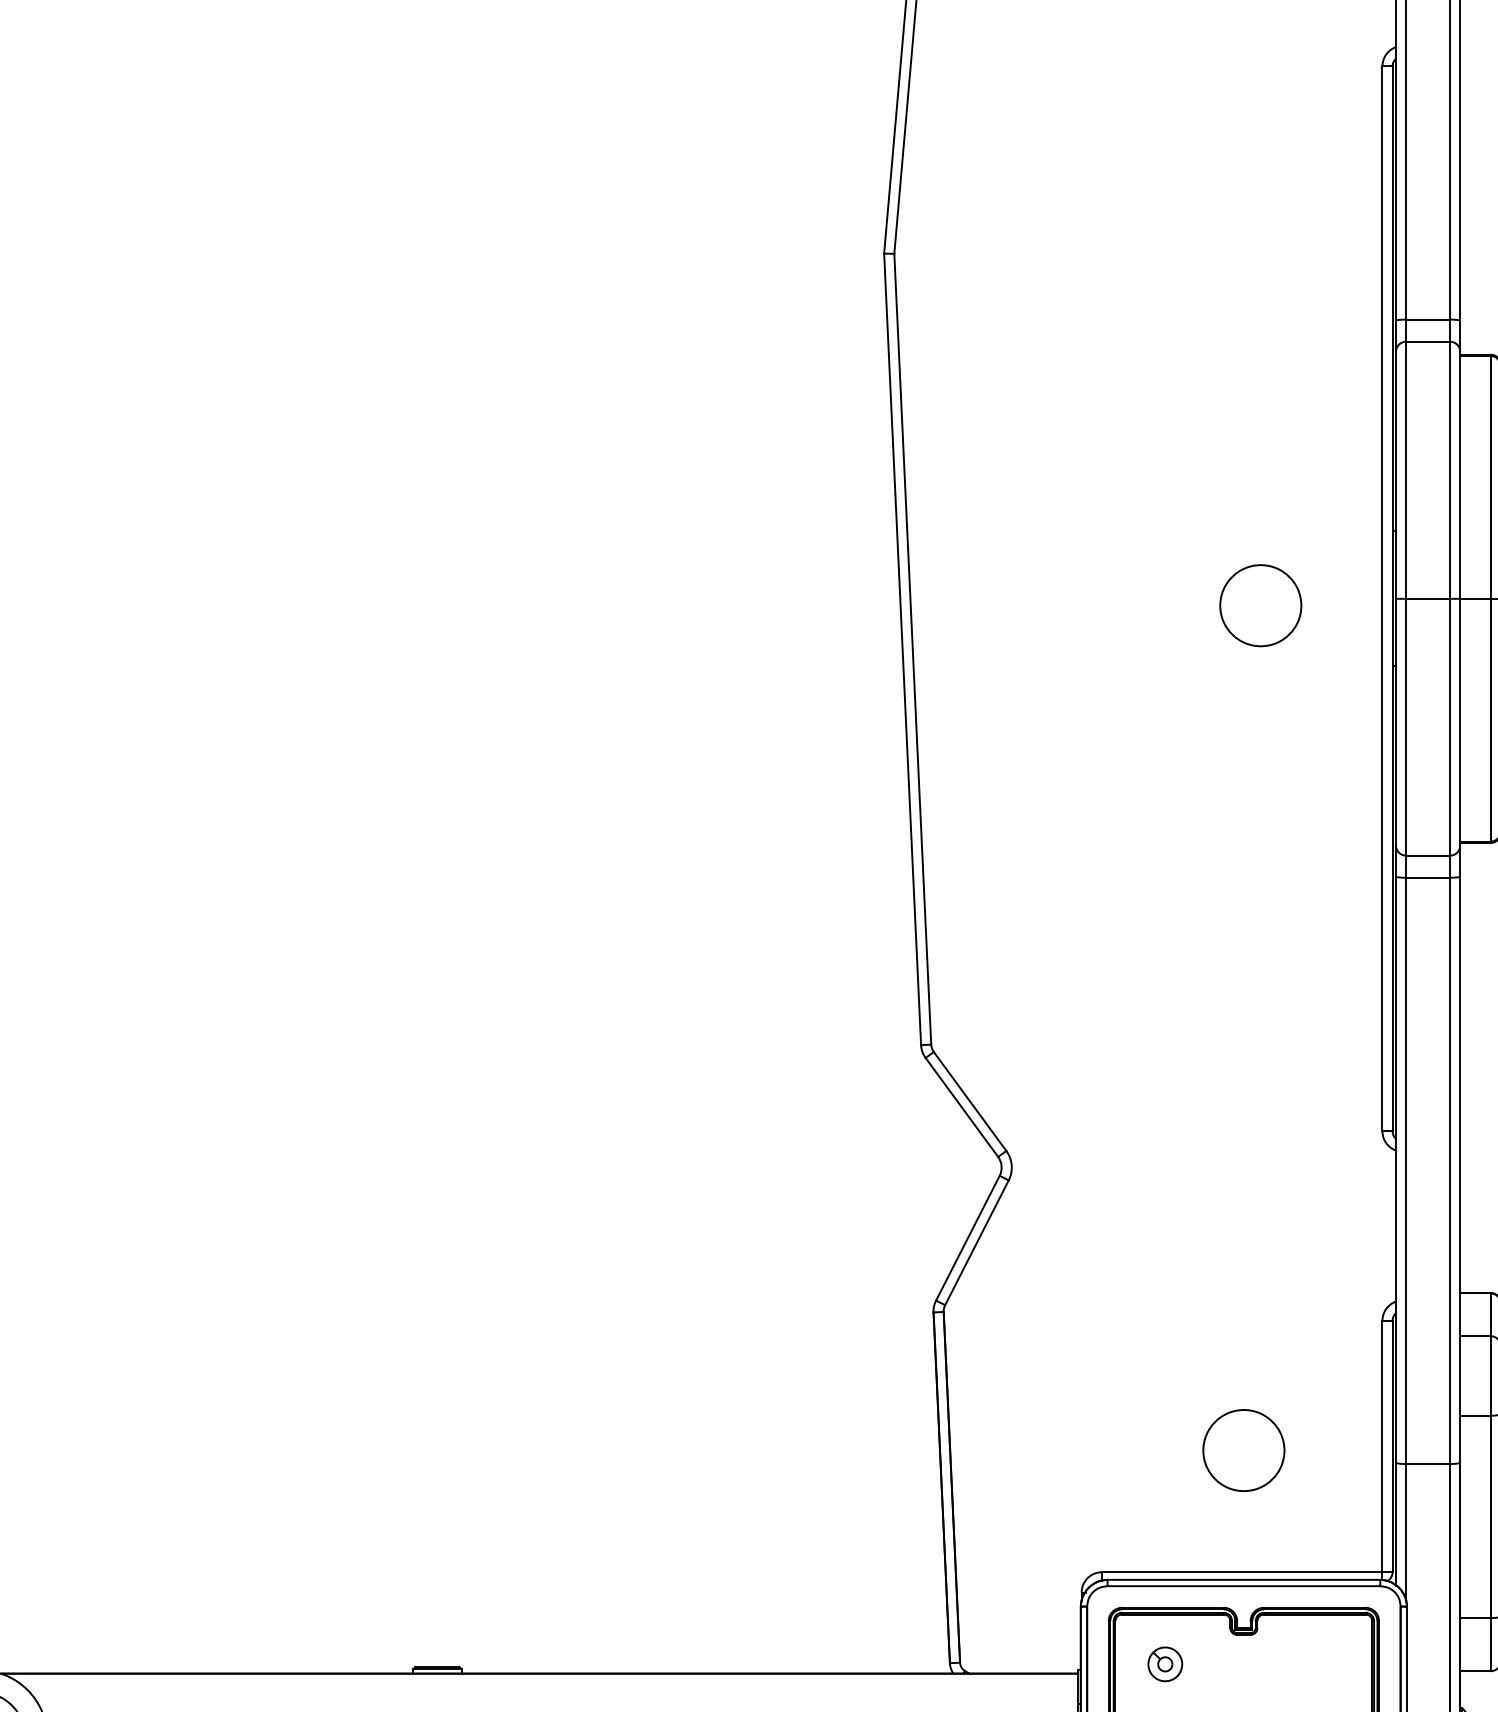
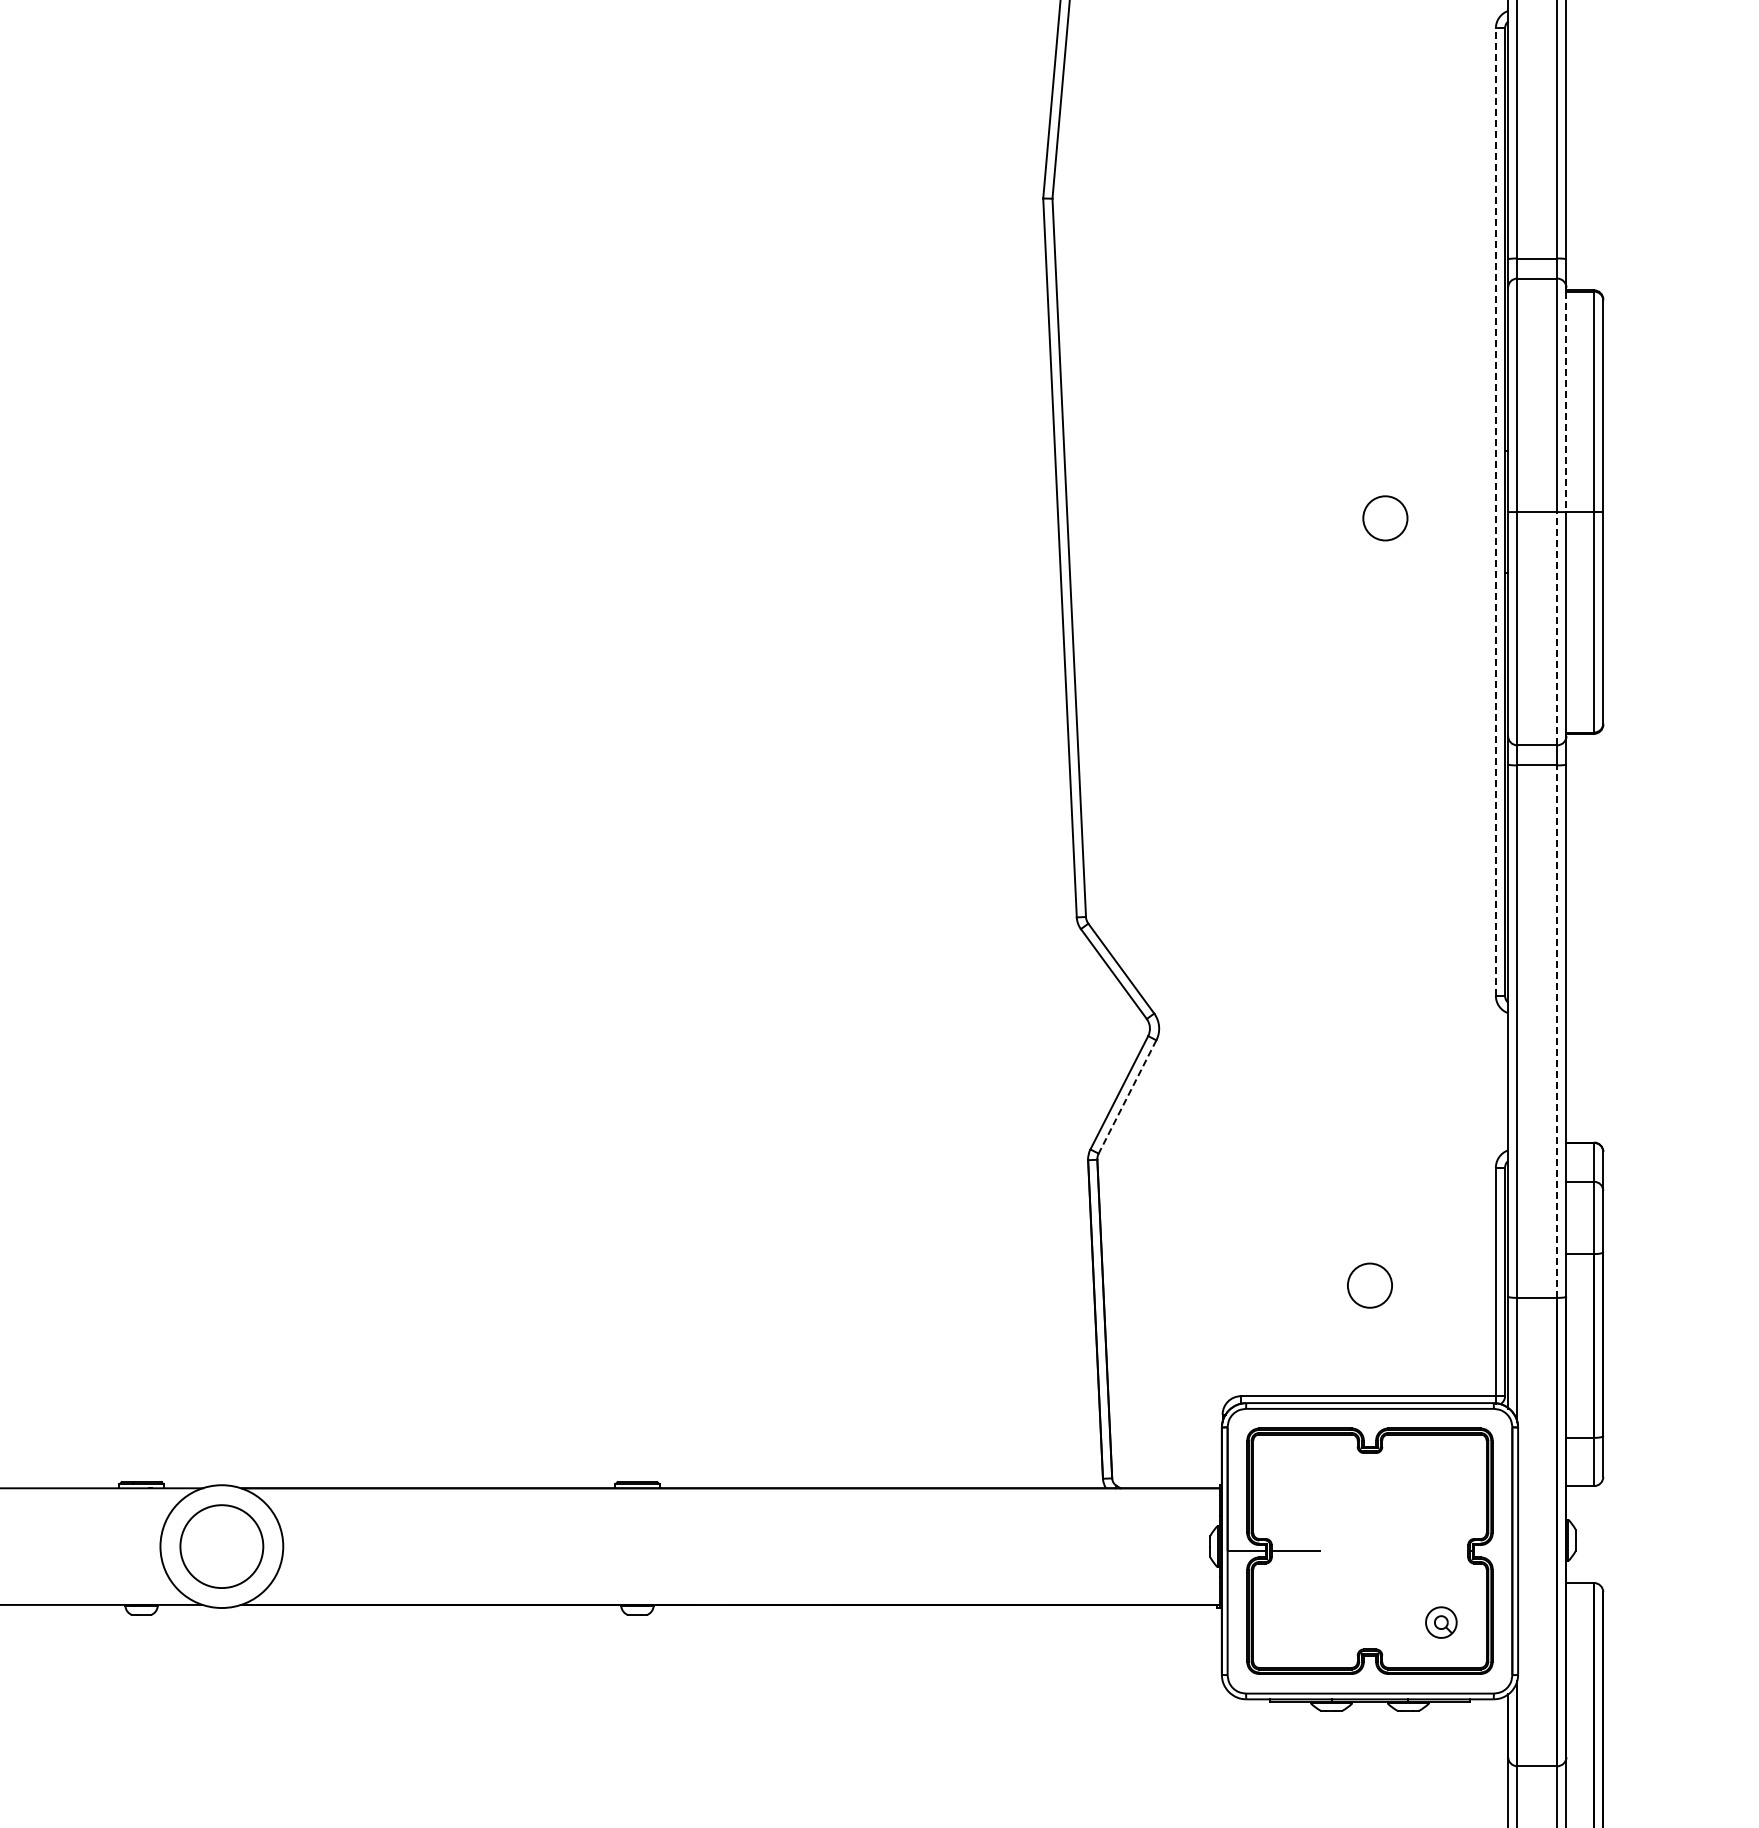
line: (1460, 478) -> (1566, 402), solid -> dashed
line: (1382, 599) -> (1495, 512), solid -> dashed
circle: (1260, 605) -> (1385, 518), size x0.6
line: (1450, 727) -> (1557, 628), solid -> dashed
line: (1450, 1170) -> (1557, 1031), solid -> dashed
line: (976, 1242) -> (1127, 1096), solid -> dashed
circle: (1243, 1450) -> (1369, 1285), size x0.6
part: (1165, 1663) -> (1298, 1479), removed

